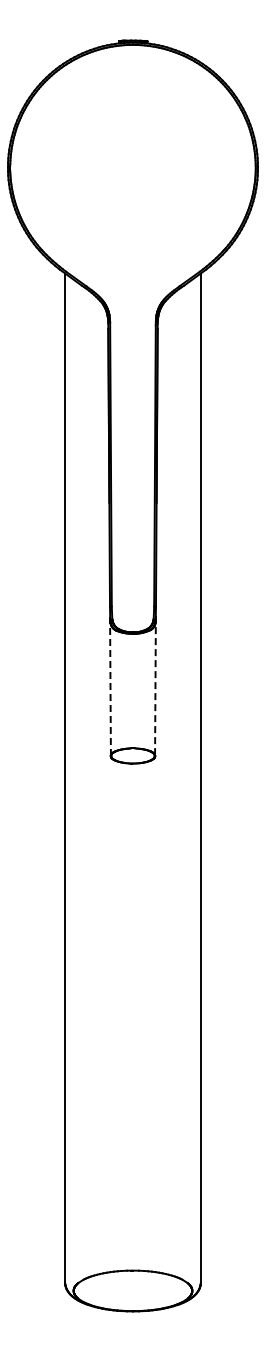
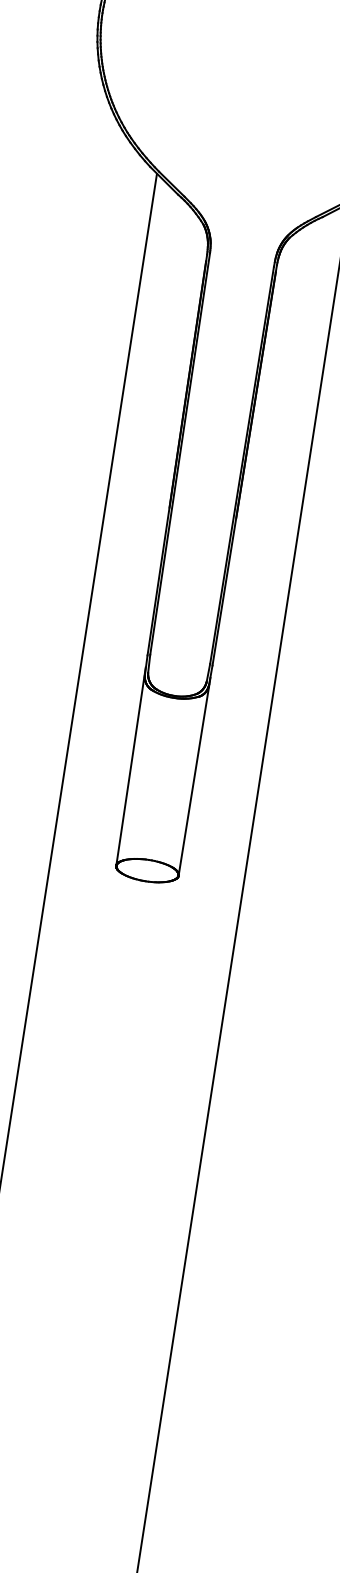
line: (110, 685) -> (131, 766), dashed -> solid
line: (155, 686) -> (194, 777), dashed -> solid

